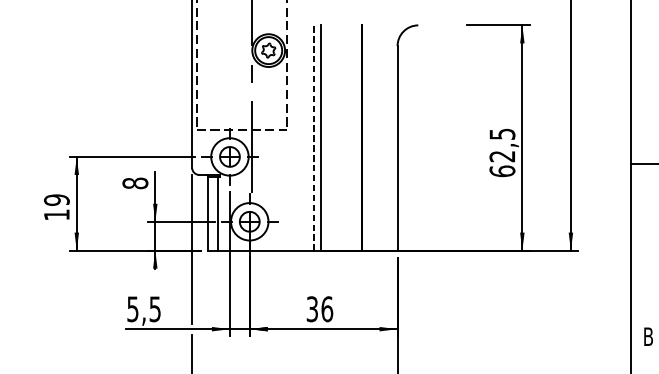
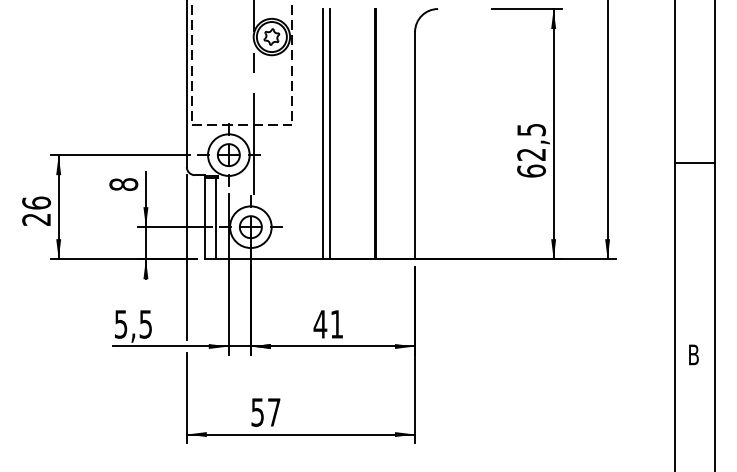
line: (314, 137) -> (322, 133), dashed -> solid
text: (56, 206) -> (36, 210), 19 -> 26
text: (319, 308) -> (328, 323), 36 -> 41

